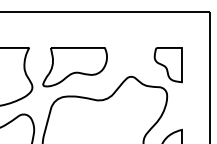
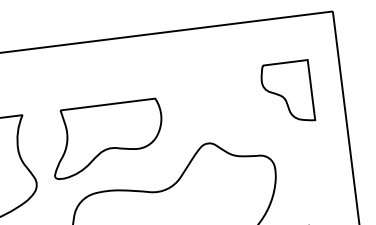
part: (167, 65) -> (286, 93), moved

